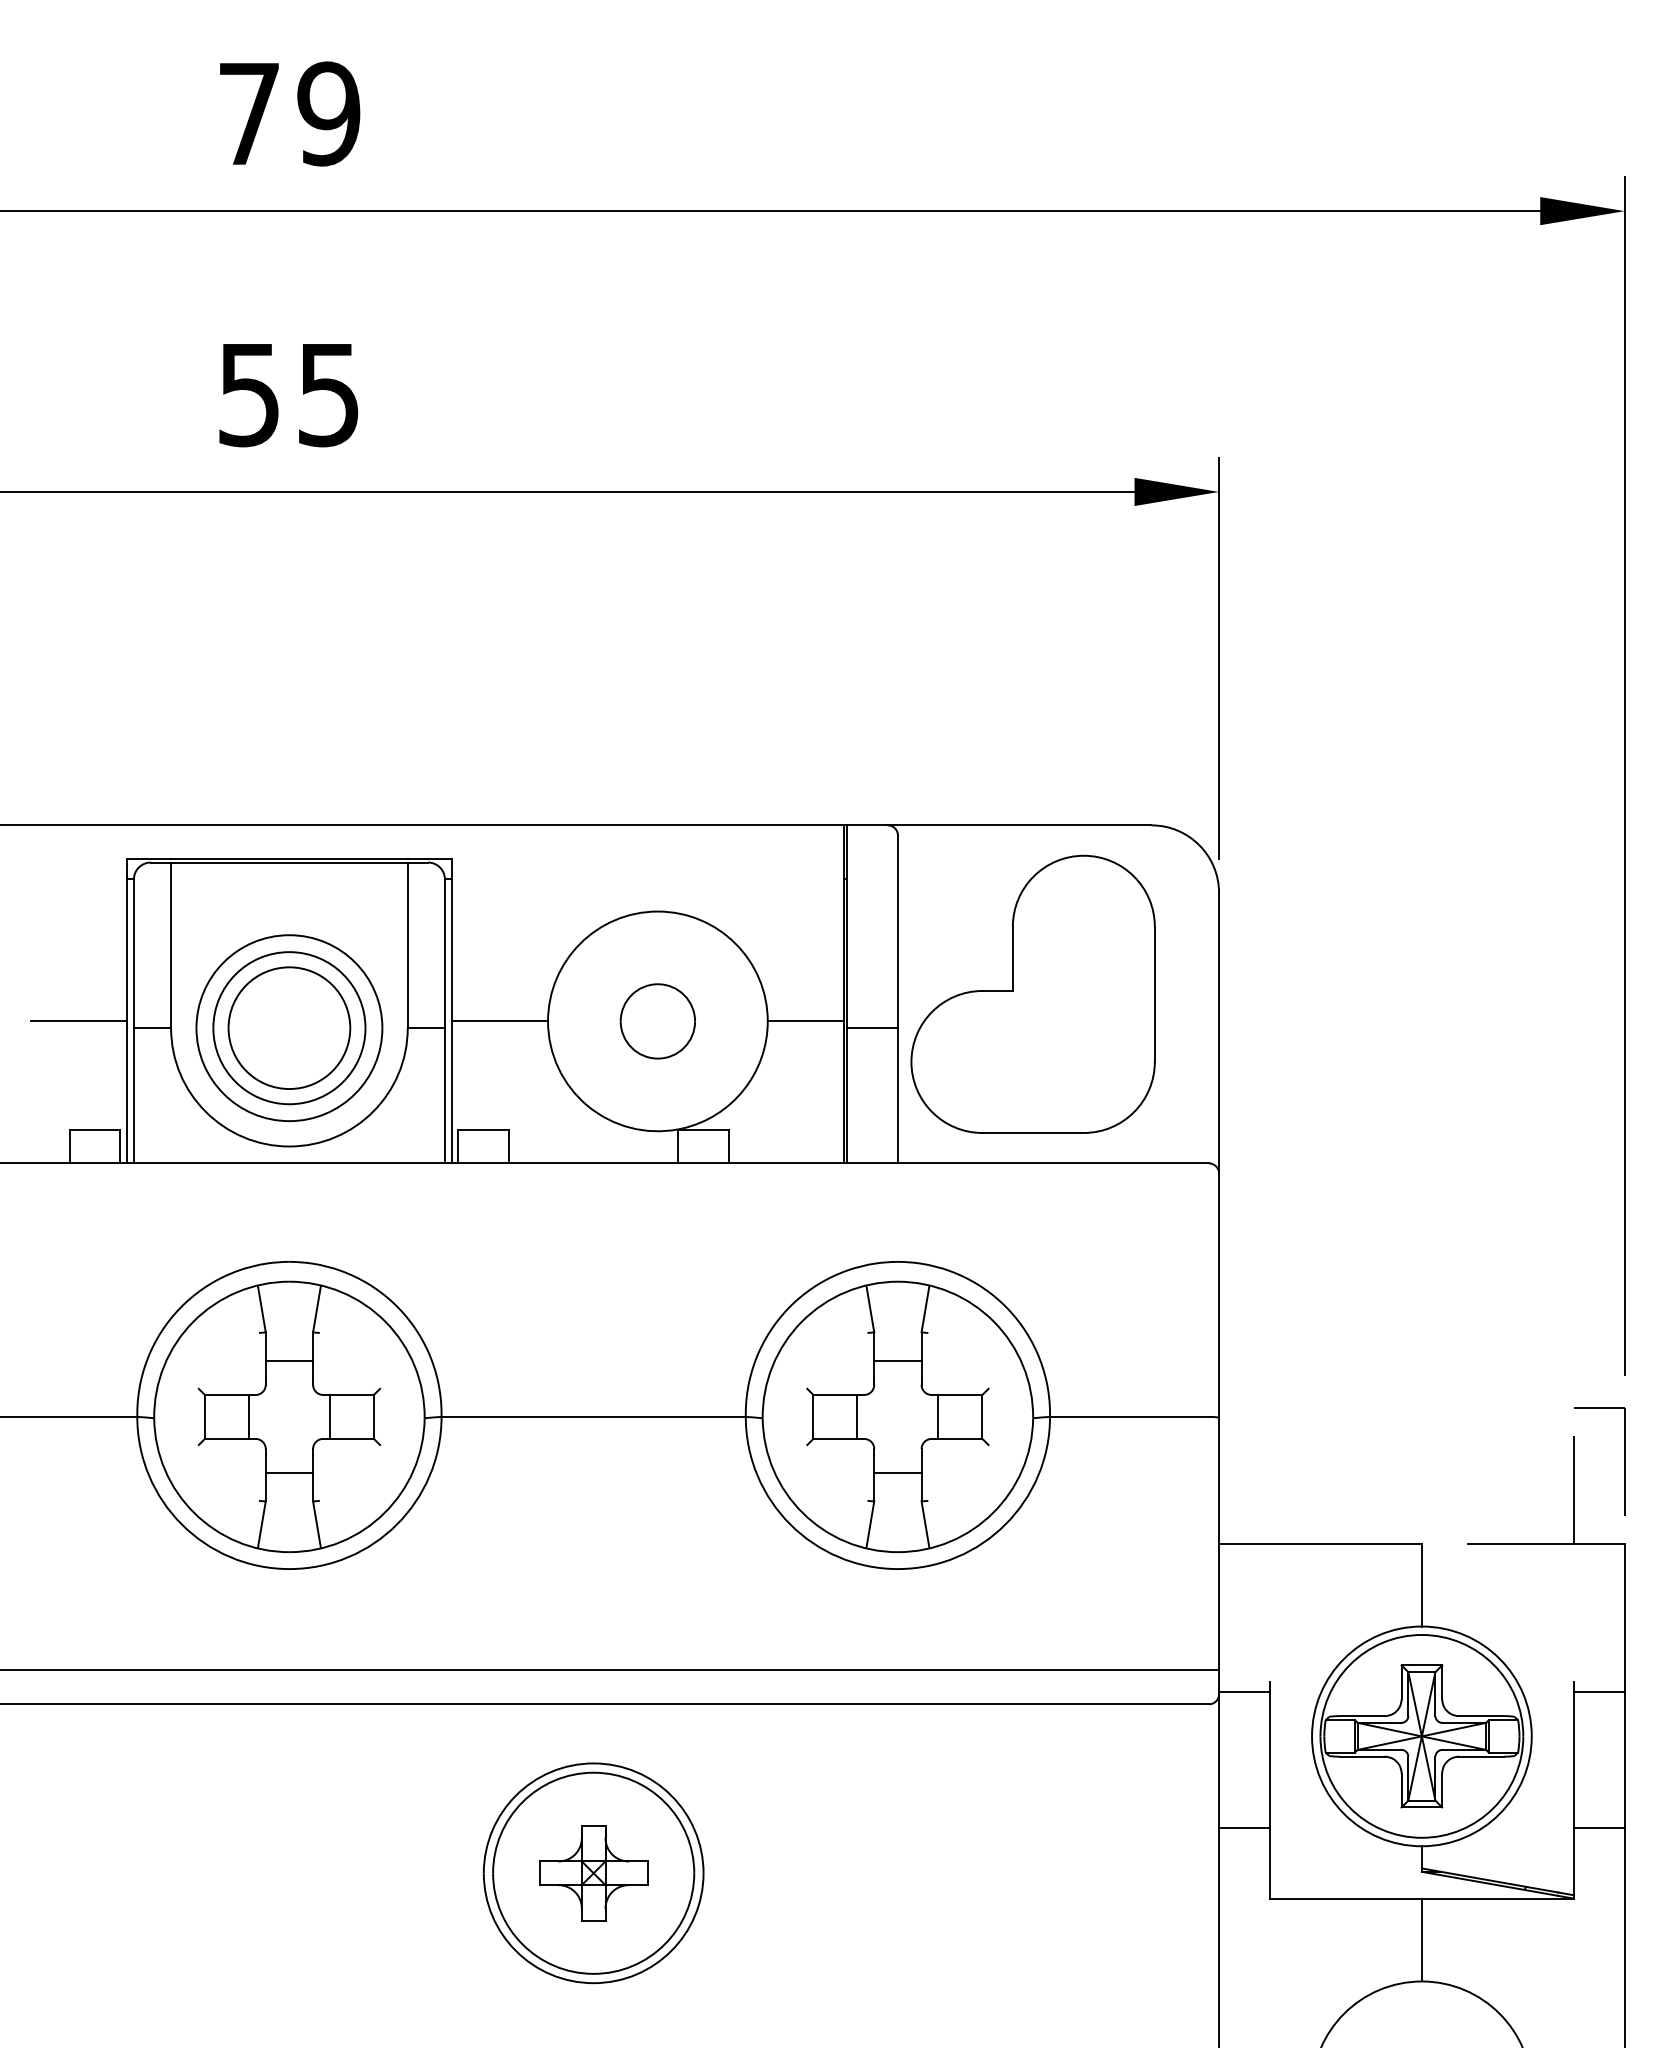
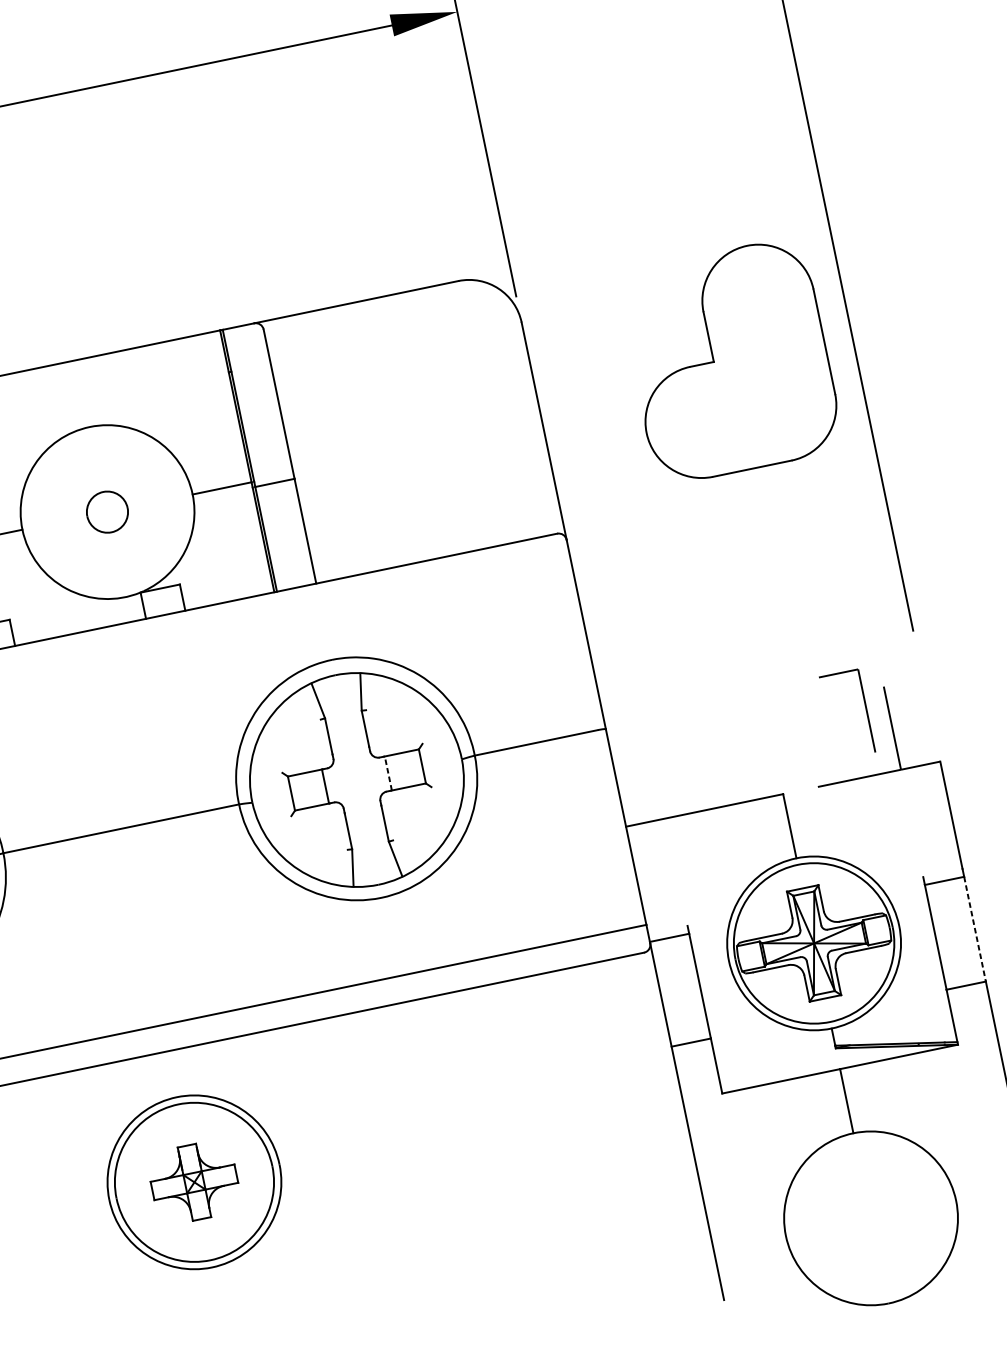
part: (1032, 993) -> (729, 360), moved
part: (657, 1021) -> (107, 512), size x0.7
line: (897, 1361) -> (347, 737), removed
line: (938, 1416) -> (388, 773), solid -> dashed
part: (1624, 1461) -> (866, 710), moved
line: (897, 1472) -> (365, 823), removed
line: (1624, 1760) -> (974, 929), solid -> dashed

